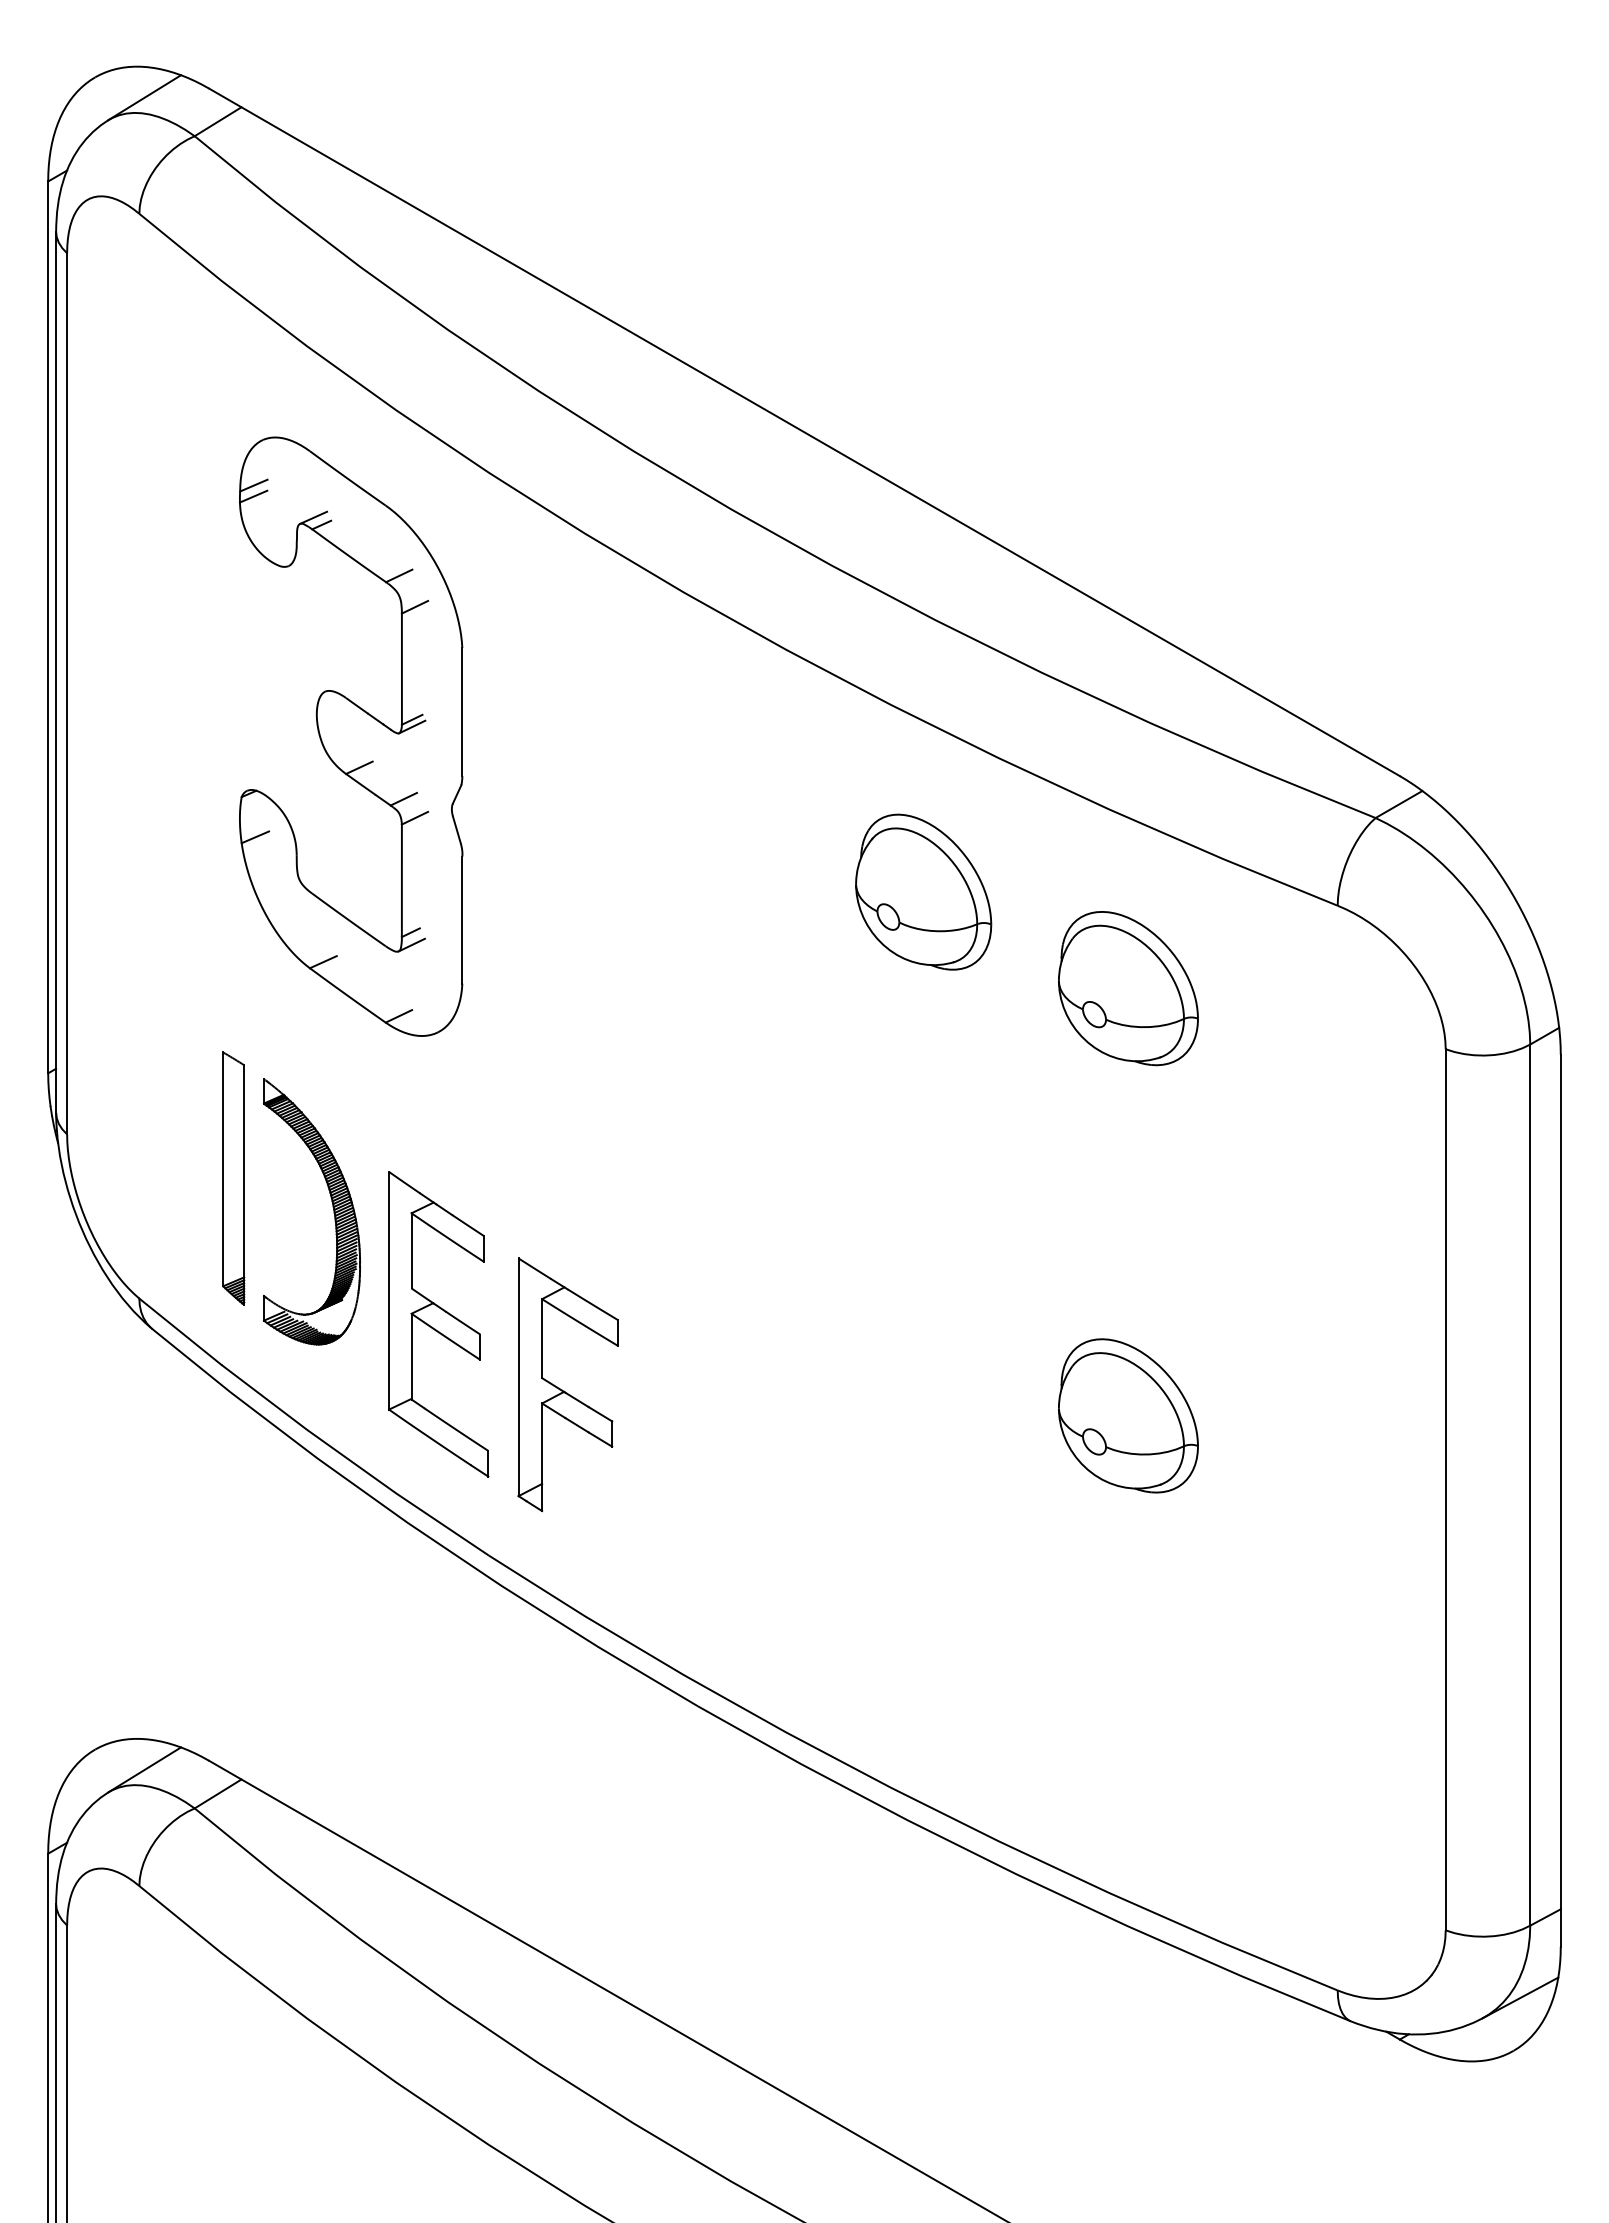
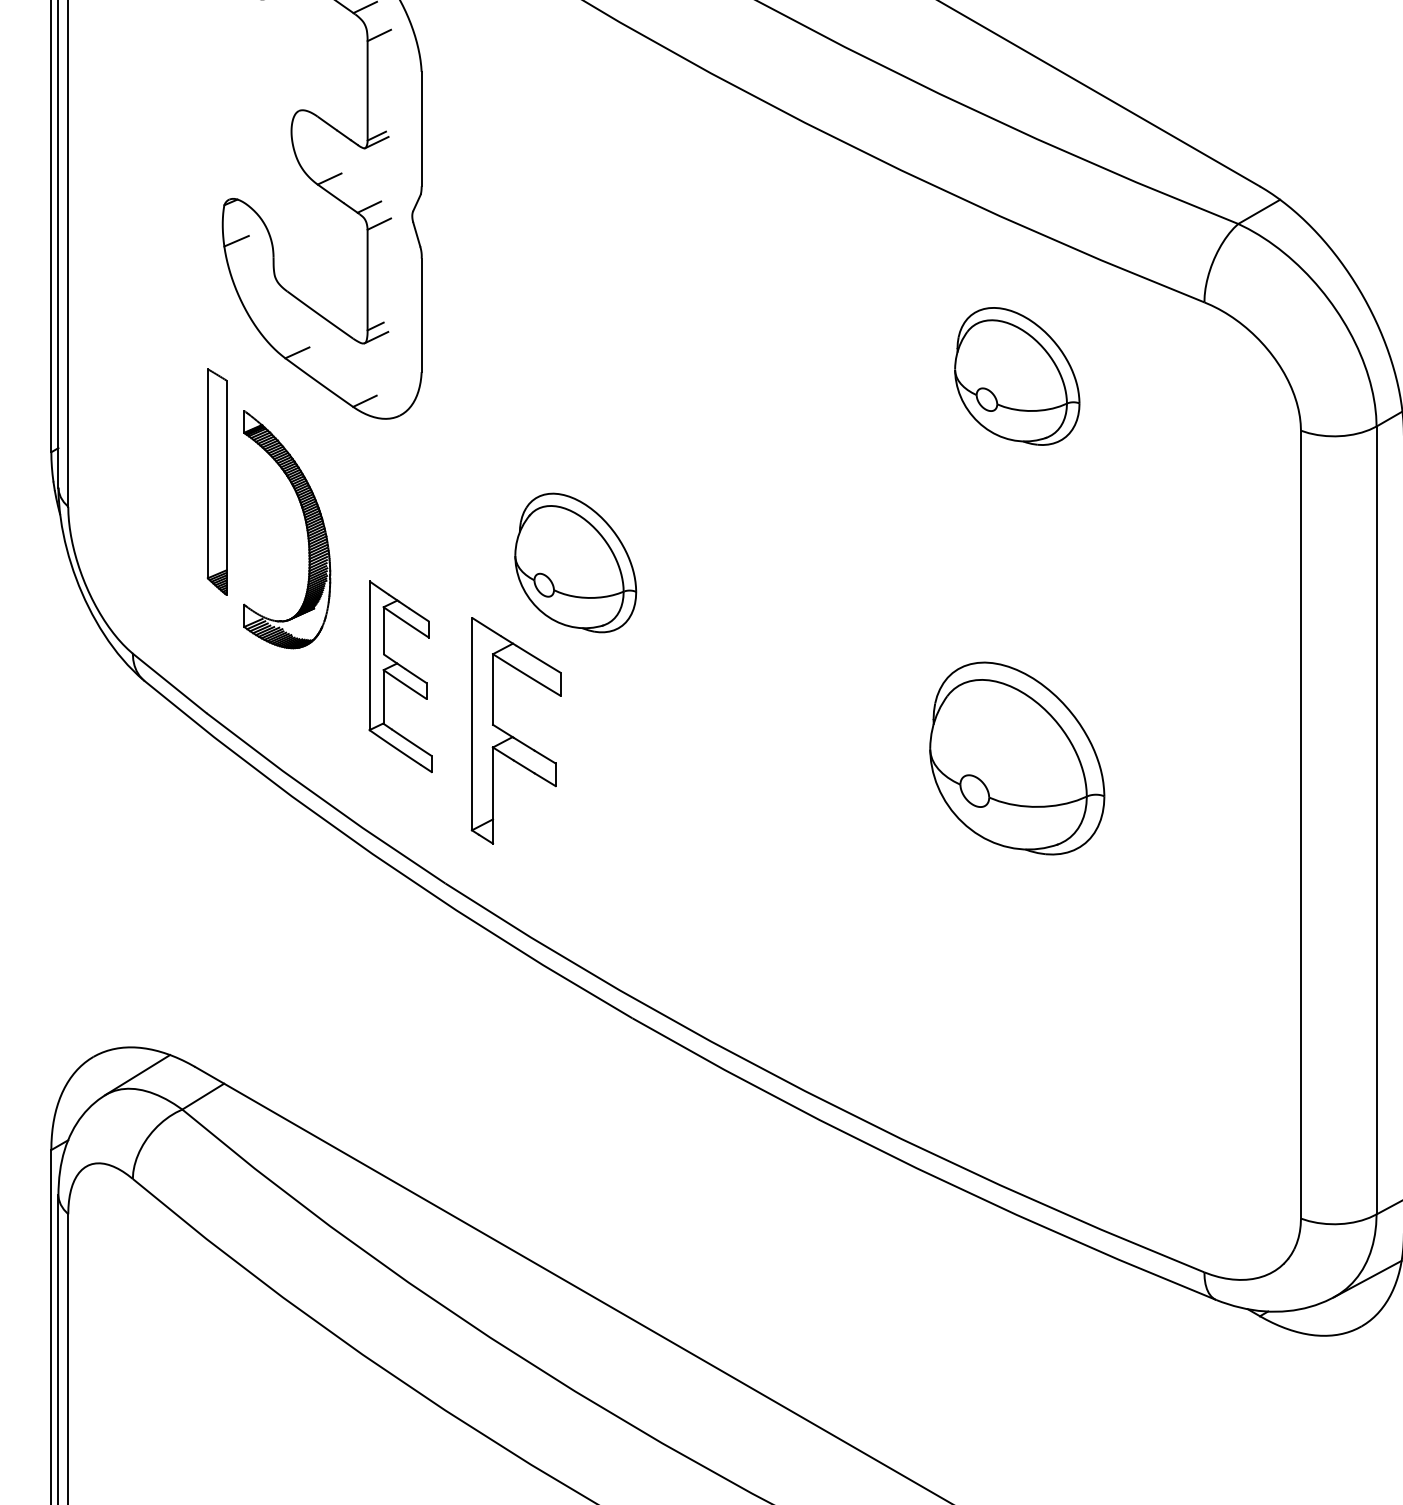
part: (923, 891) -> (575, 562), moved
part: (233, 1178) -> (217, 481), moved
part: (332, 1207) -> (305, 525), moved
part: (438, 1324) -> (400, 676), size x0.7
part: (1128, 1415) -> (1017, 758), size x1.4

